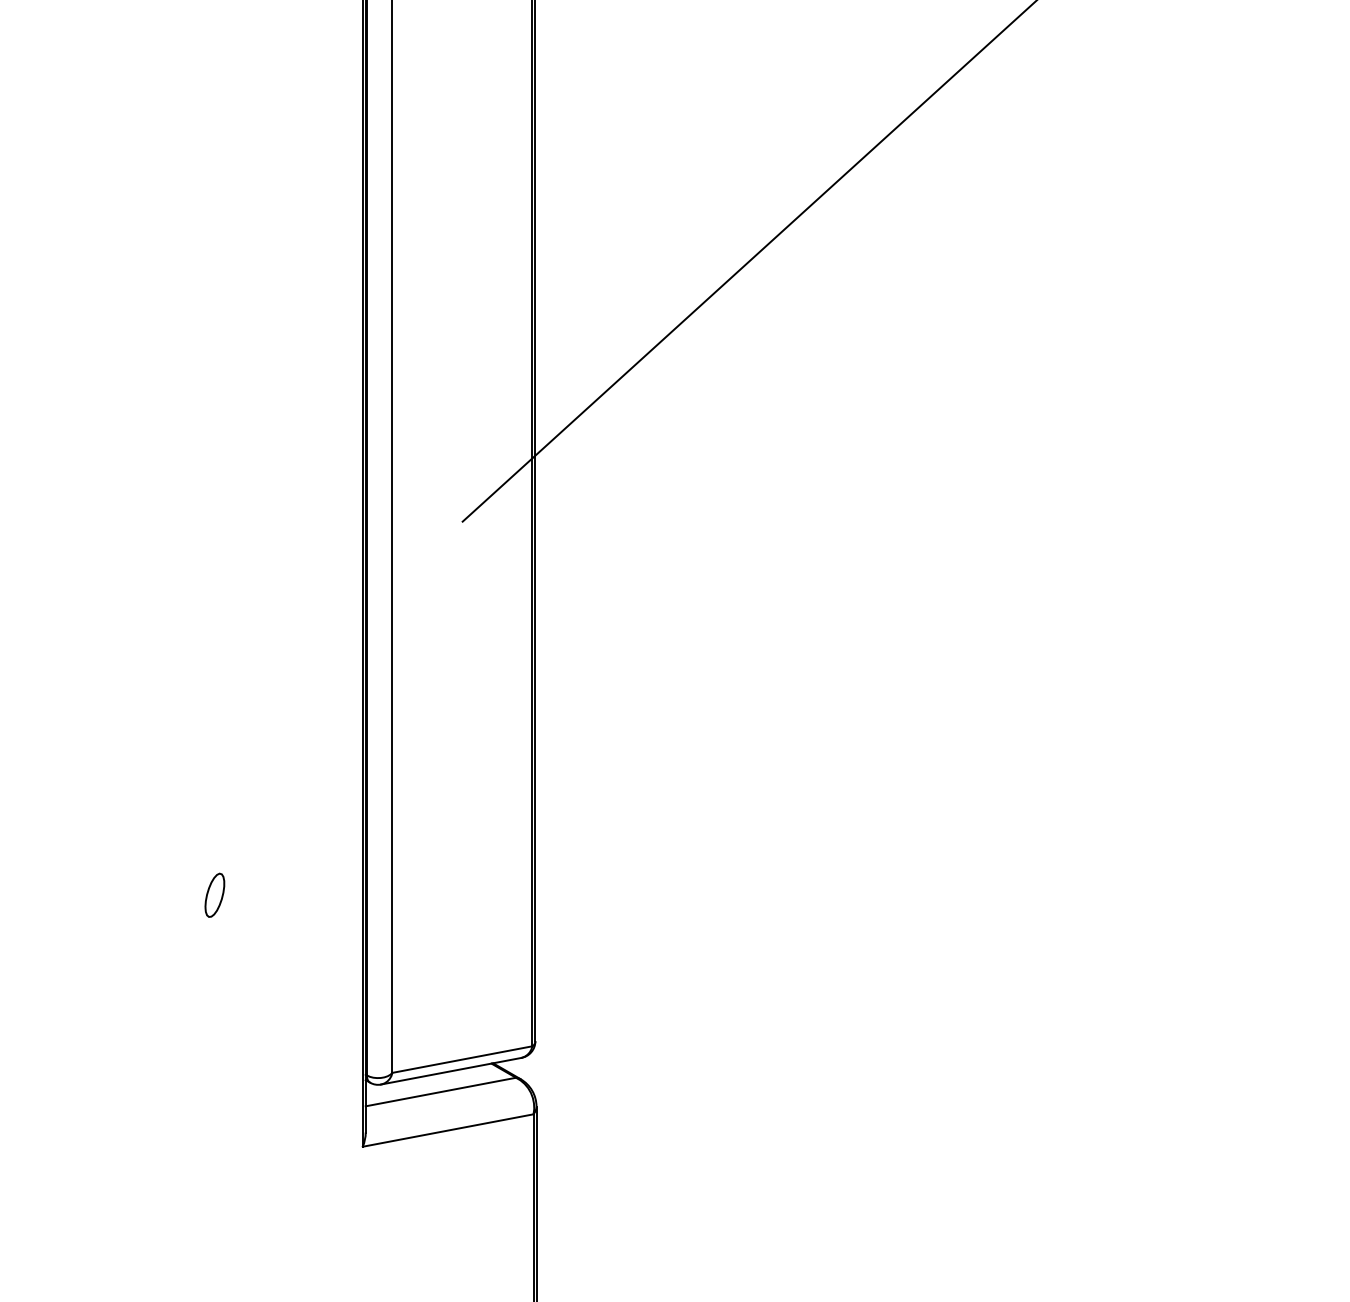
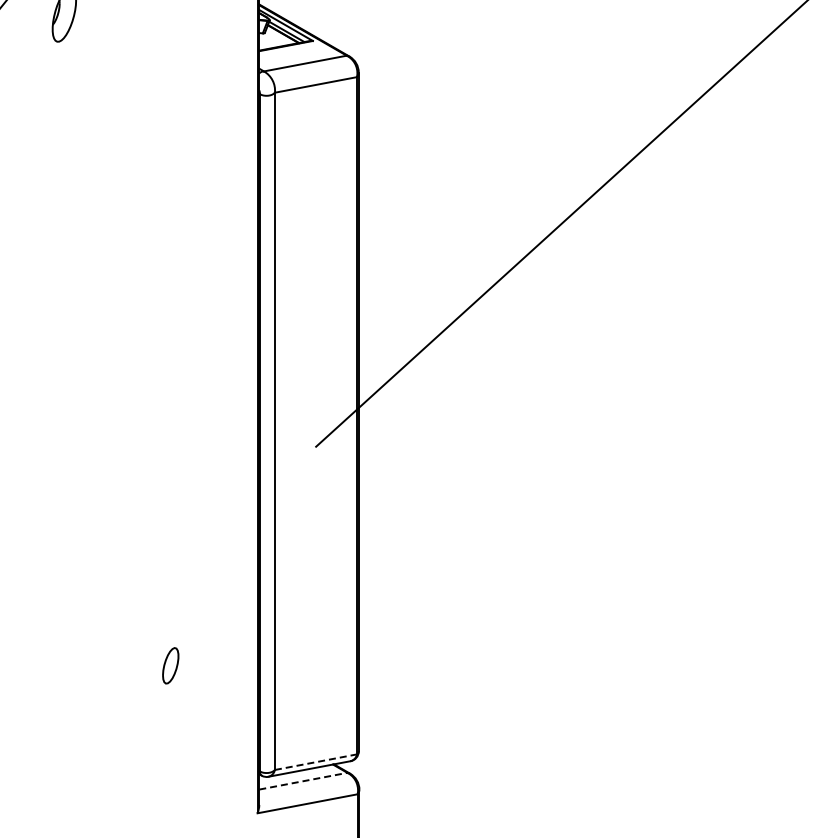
part: (214, 894) -> (170, 665), size x1.4
line: (461, 1060) -> (315, 762), solid -> dashed
line: (441, 1092) -> (303, 781), solid -> dashed

